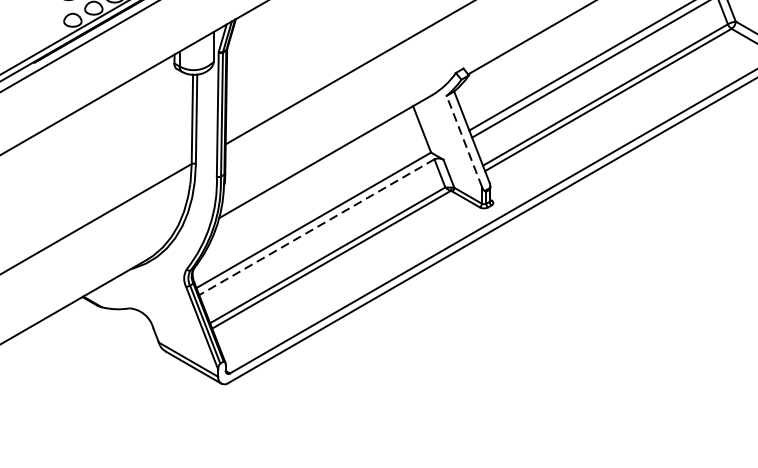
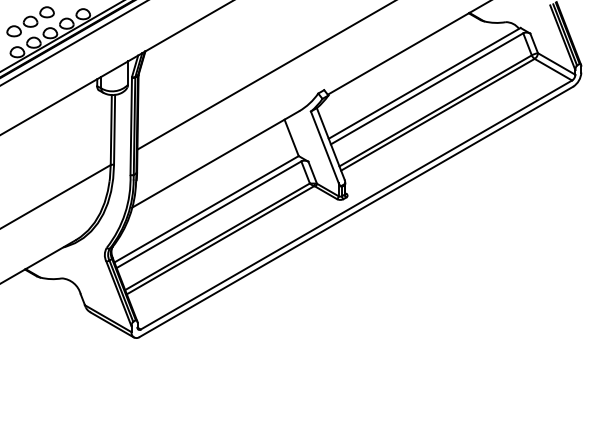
line: (463, 140) -> (324, 146), dashed -> solid
line: (317, 226) -> (209, 214), dashed -> solid

